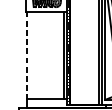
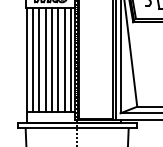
line: (32, 54) -> (33, 59), added
line: (37, 54) -> (39, 59), added
line: (42, 54) -> (45, 59), added
line: (48, 54) -> (52, 59), added
line: (53, 54) -> (58, 59), added
line: (58, 54) -> (64, 59), added
line: (26, 55) -> (26, 60), dashed -> solid

